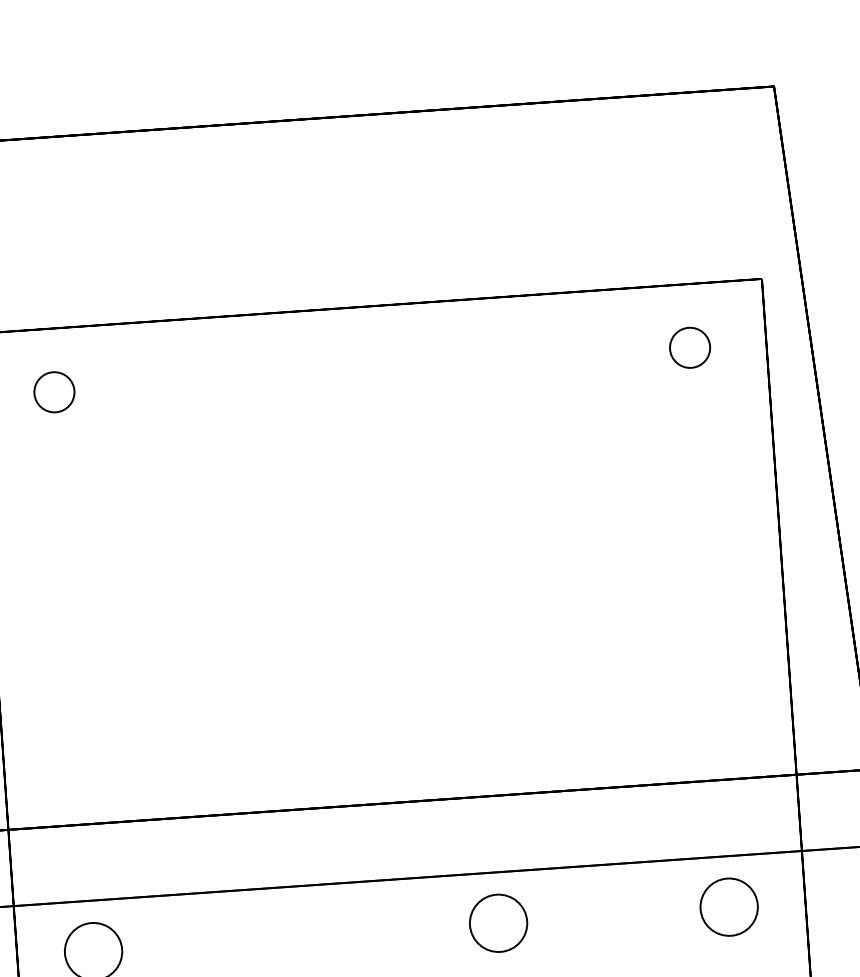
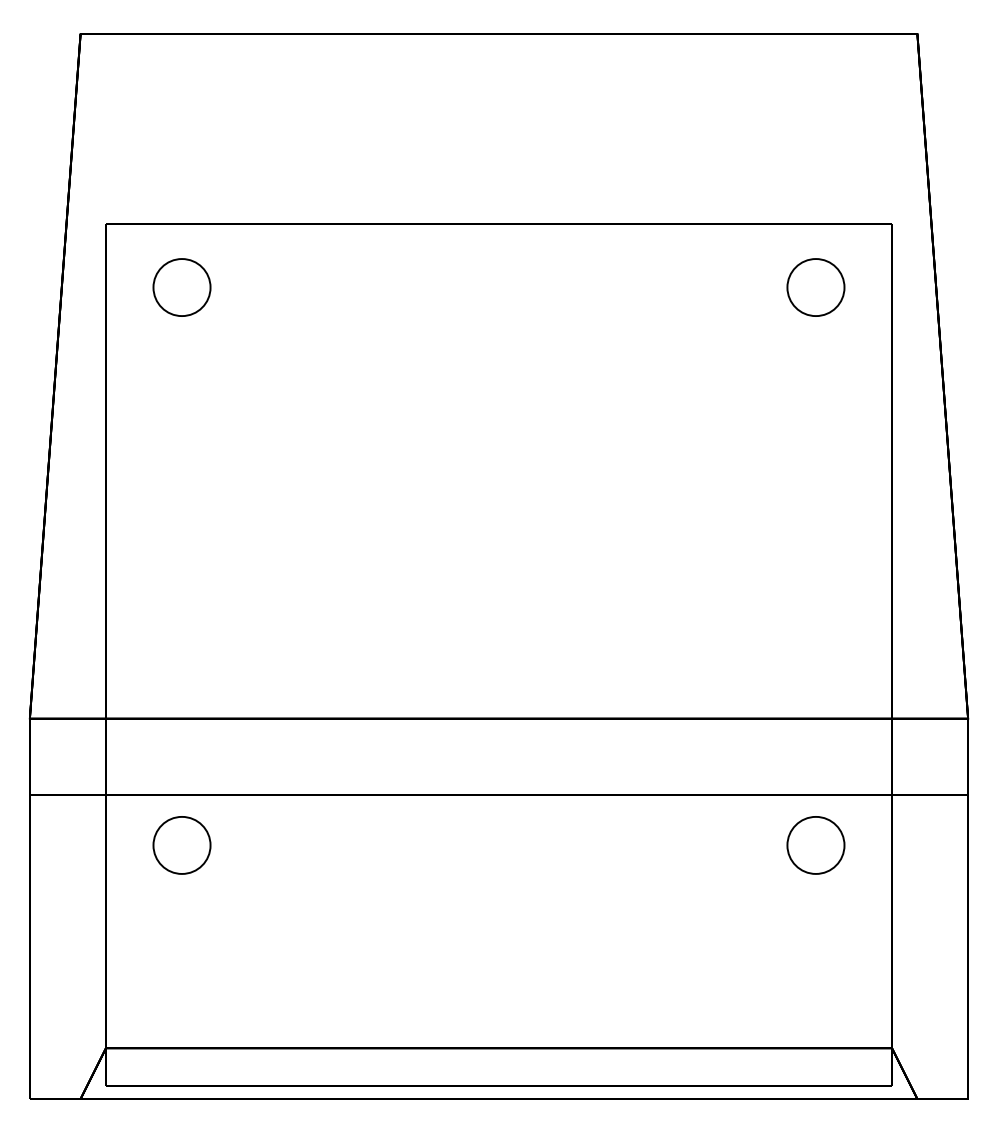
circle: (689, 347) -> (815, 287), size x1.43
circle: (53, 392) -> (181, 287), size x1.43
circle: (498, 923) -> (585, 845), removed

